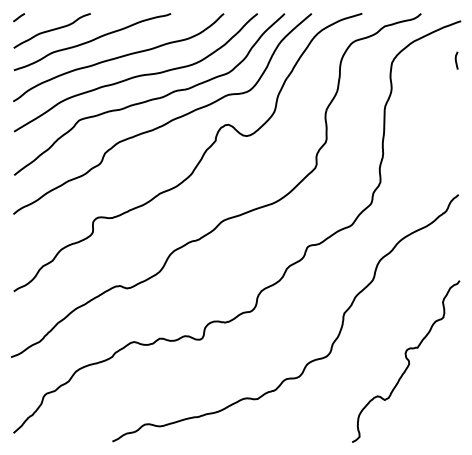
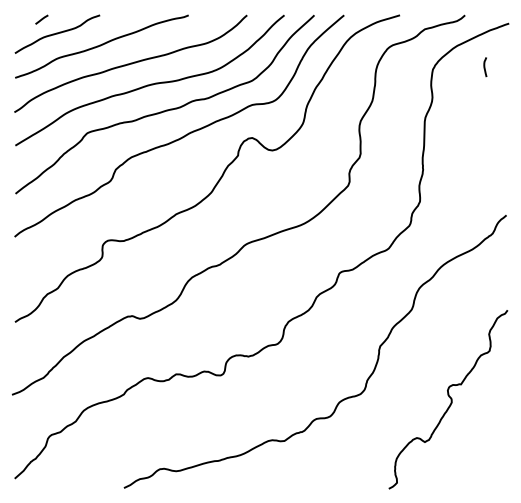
line: (18, 17) -> (41, 19), moved
curve: (456, 60) -> (485, 67), moved

